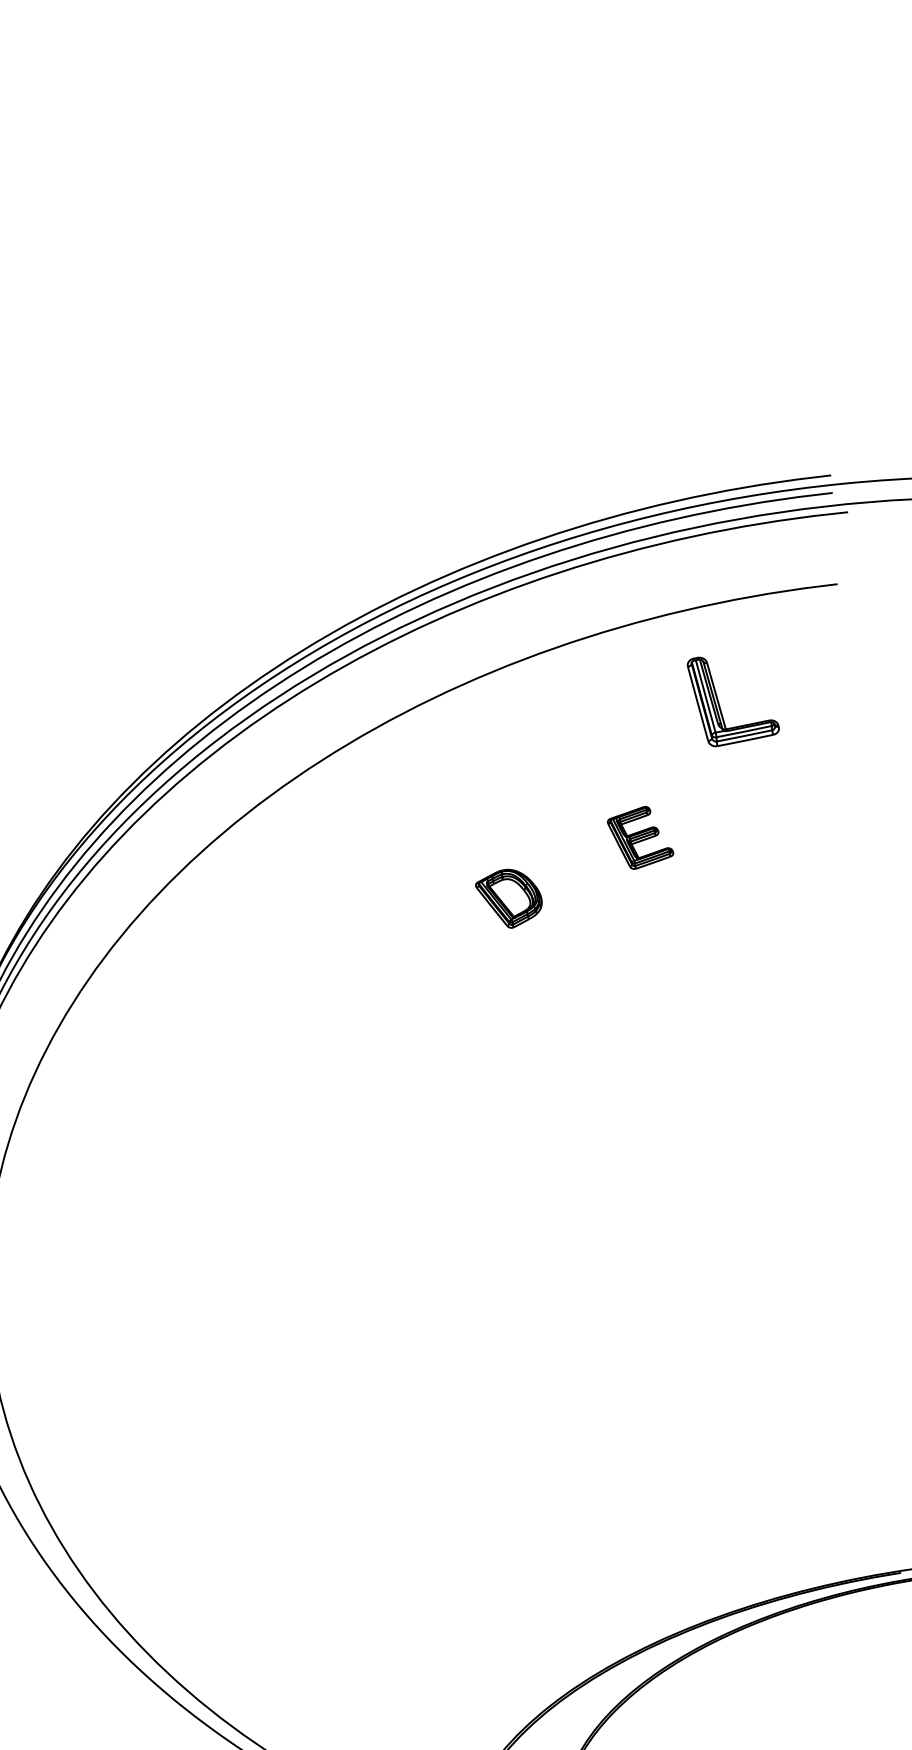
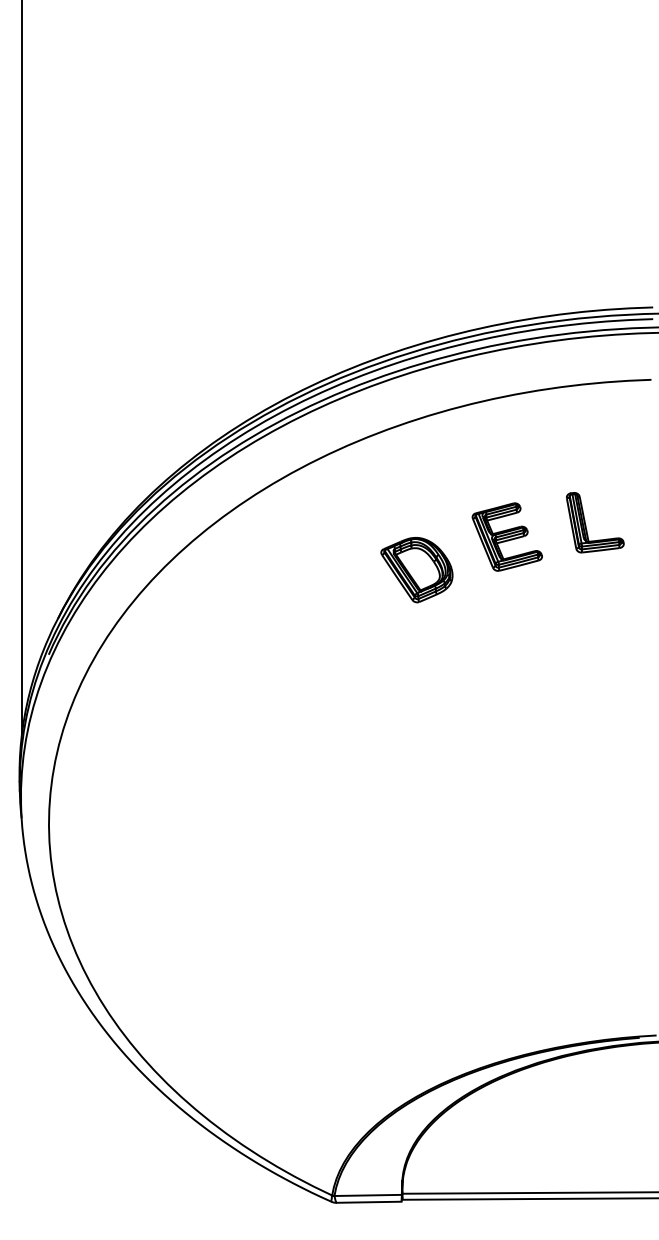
part: (720, 703) -> (586, 524), moved
part: (639, 837) -> (506, 536), size x1.67
part: (508, 899) -> (416, 570), size x1.67

